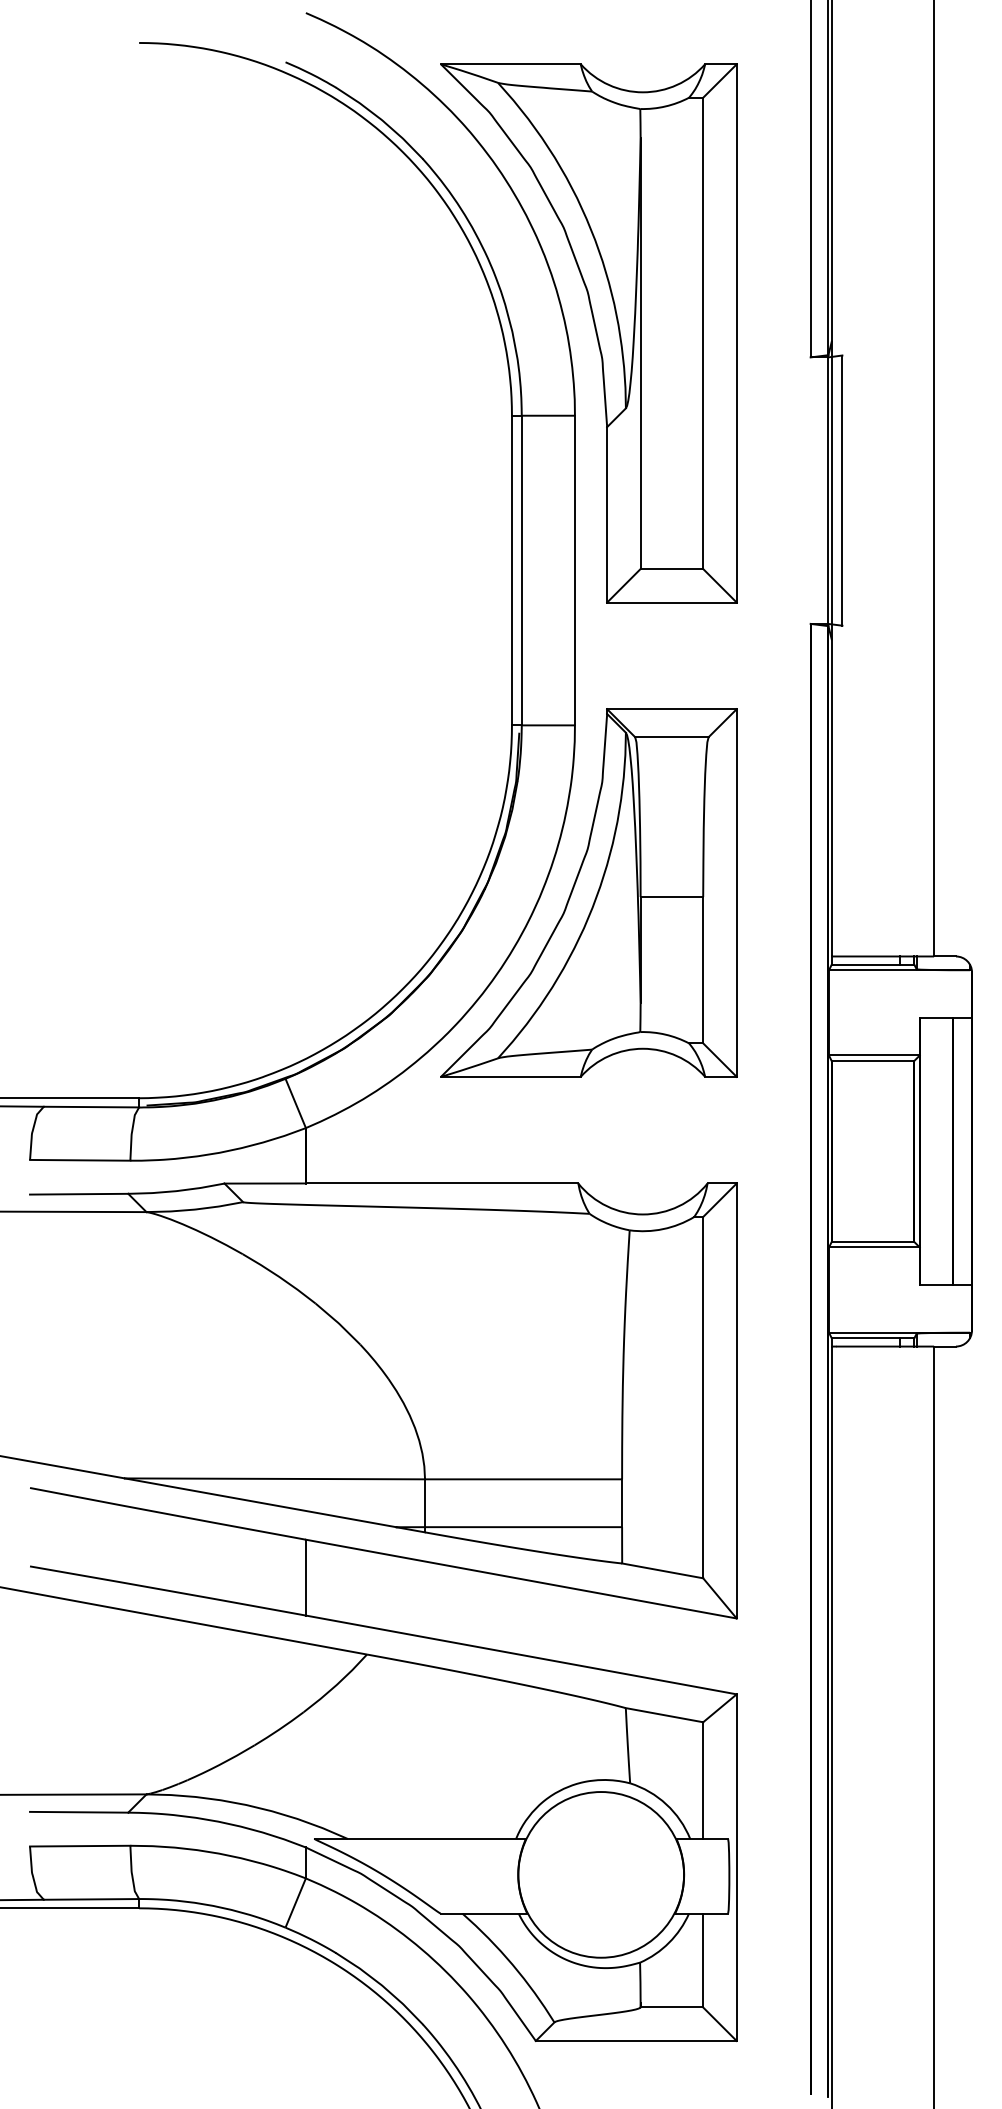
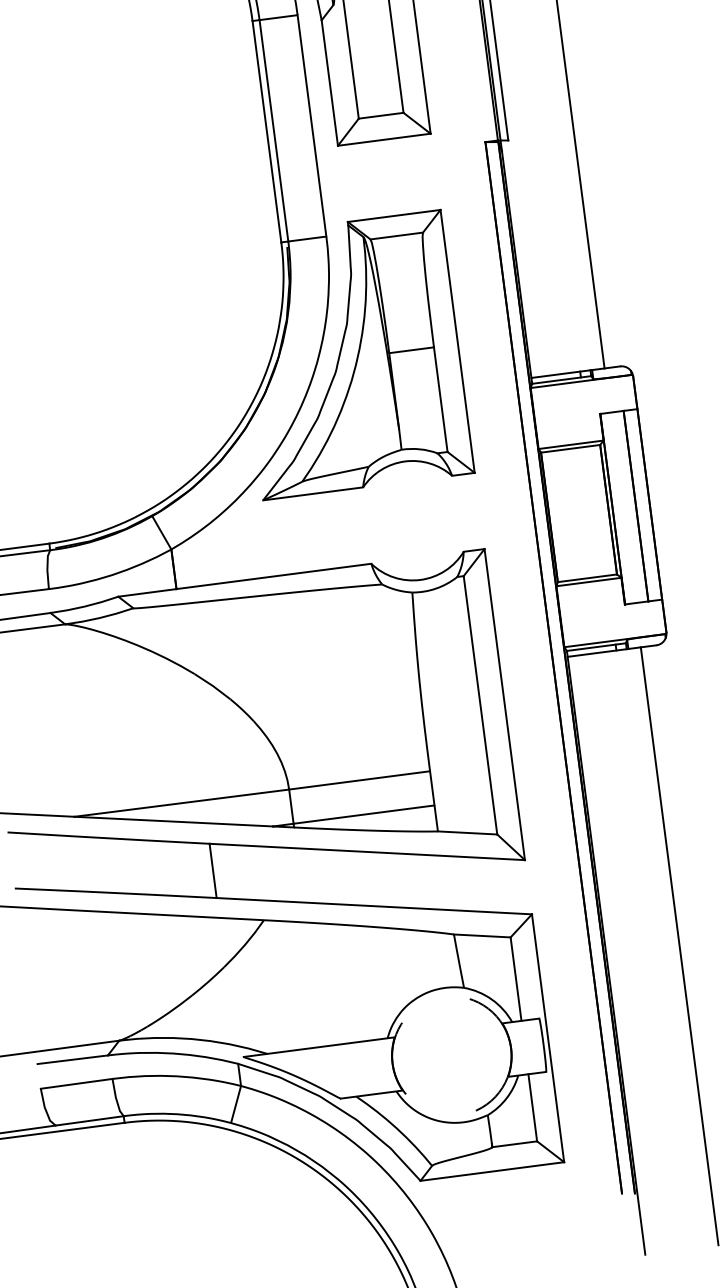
circle: (601, 1874) -> (452, 1055), solid -> dashed

